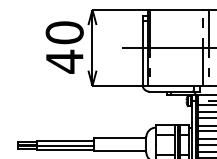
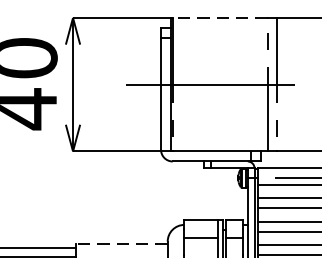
line: (176, 9) -> (220, 17), solid -> dashed
line: (119, 138) -> (120, 243), solid -> dashed

